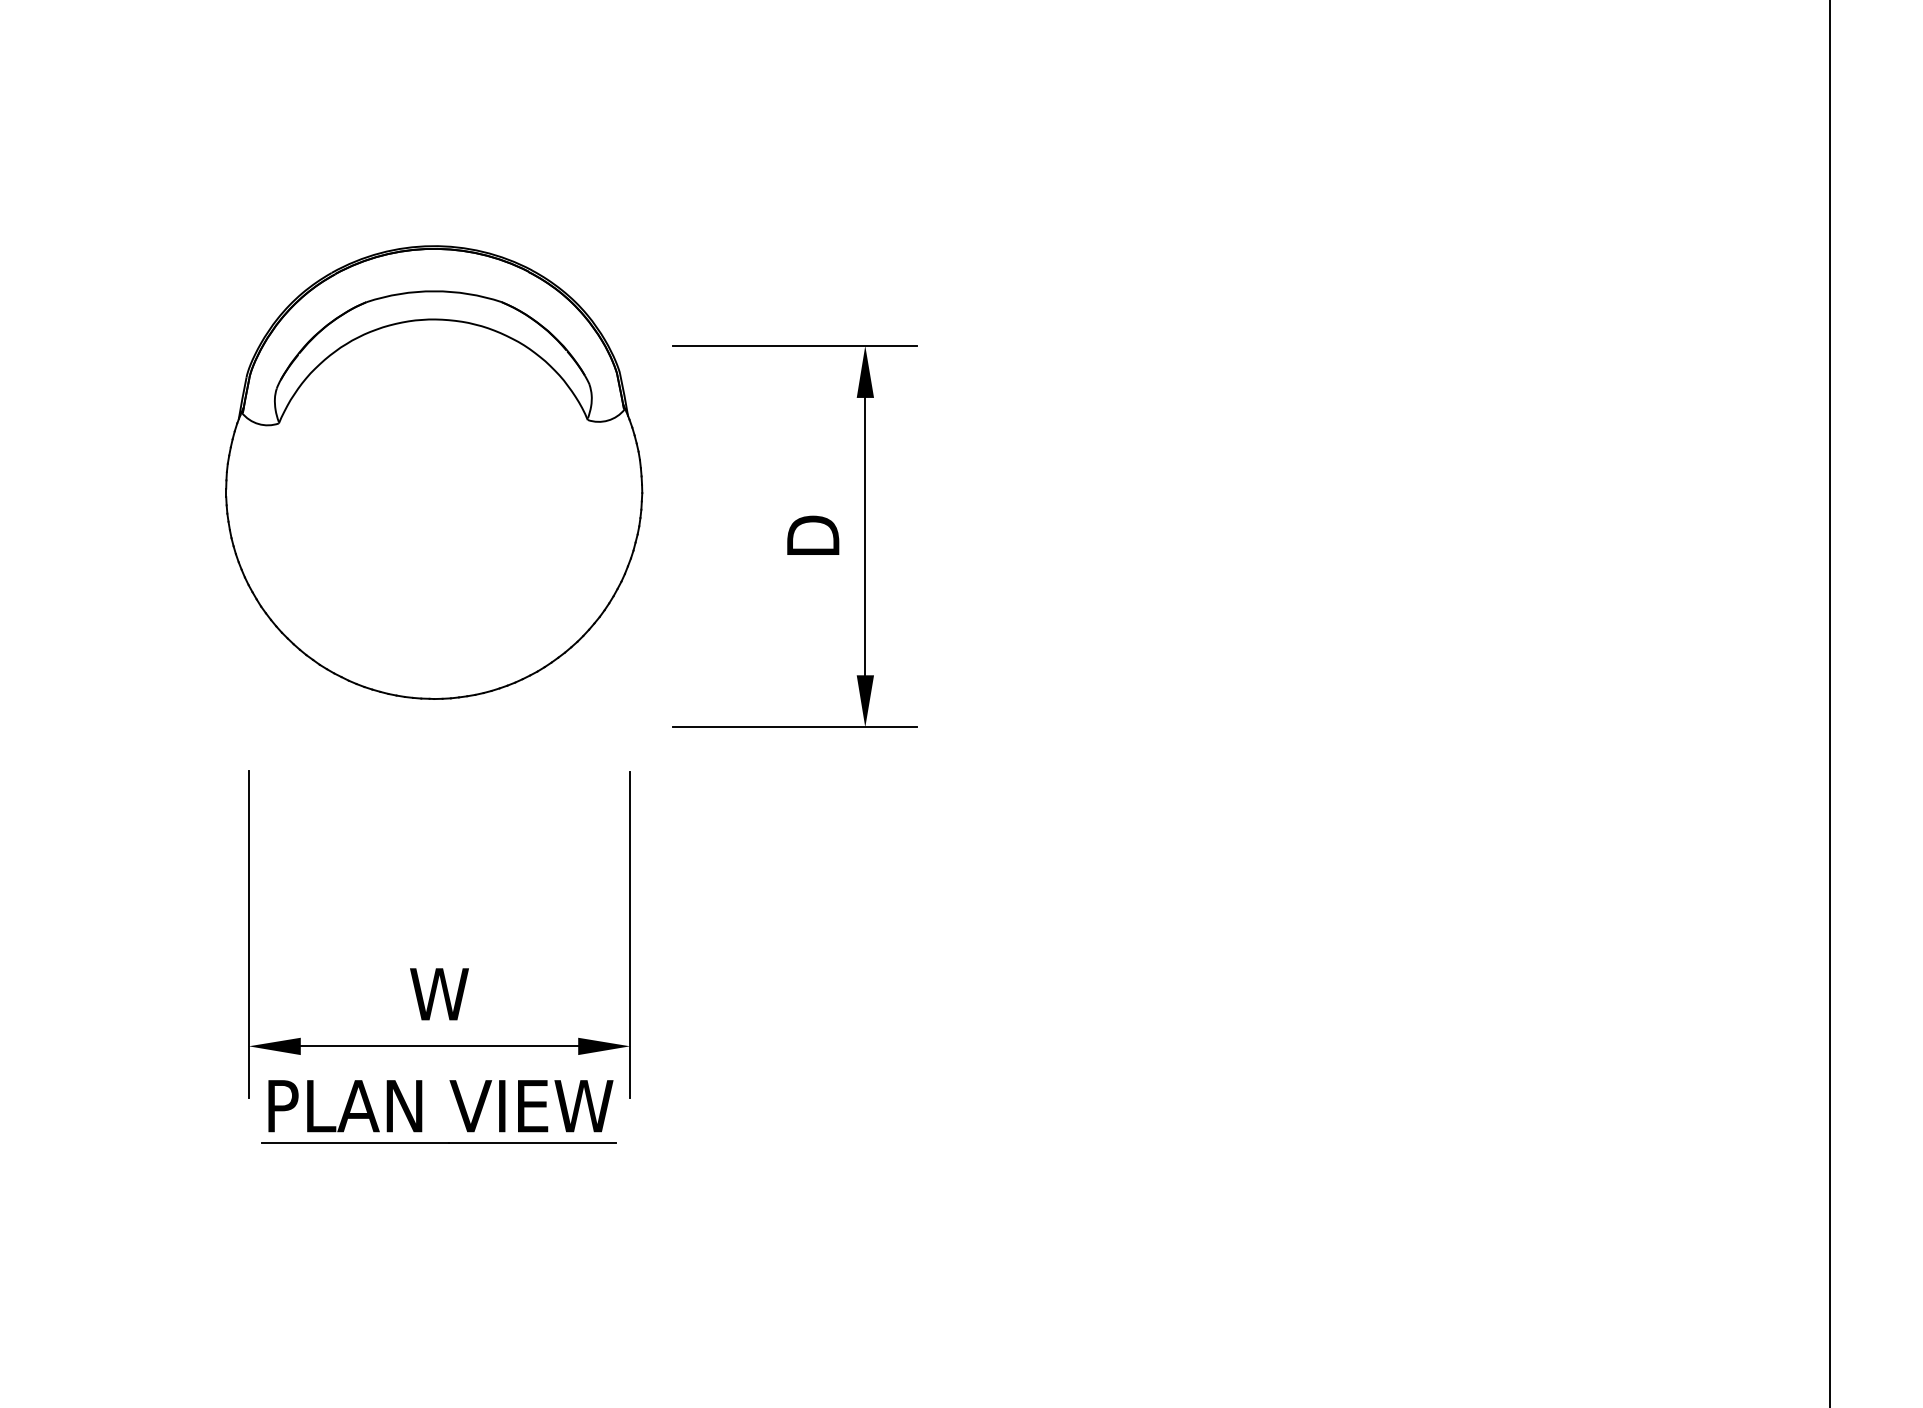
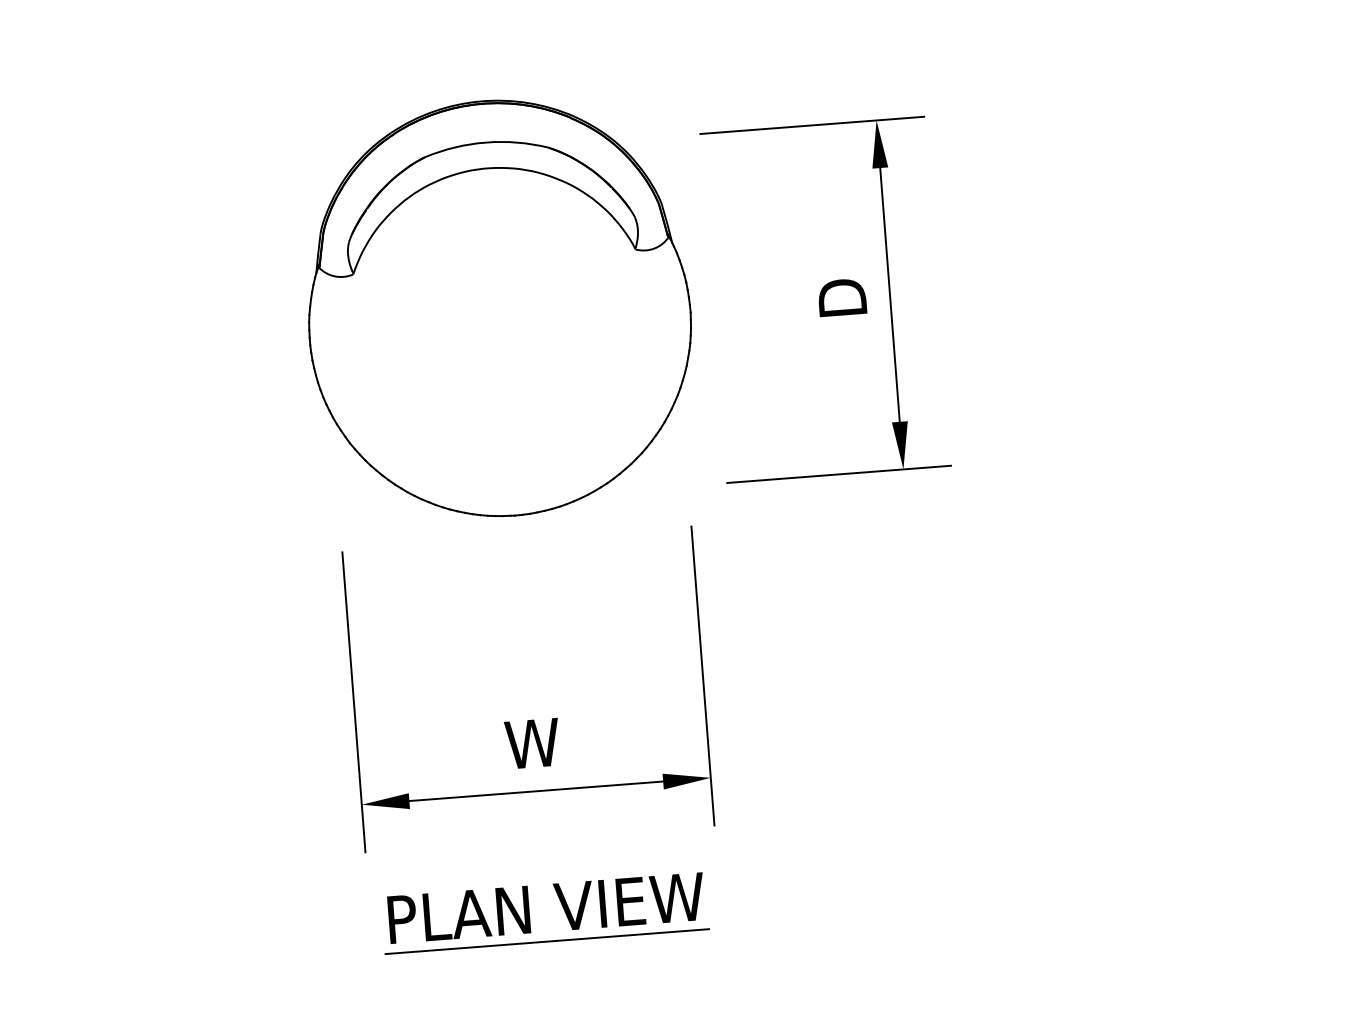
part: (434, 472) -> (499, 308), moved
part: (422, 1111) -> (530, 914), moved

